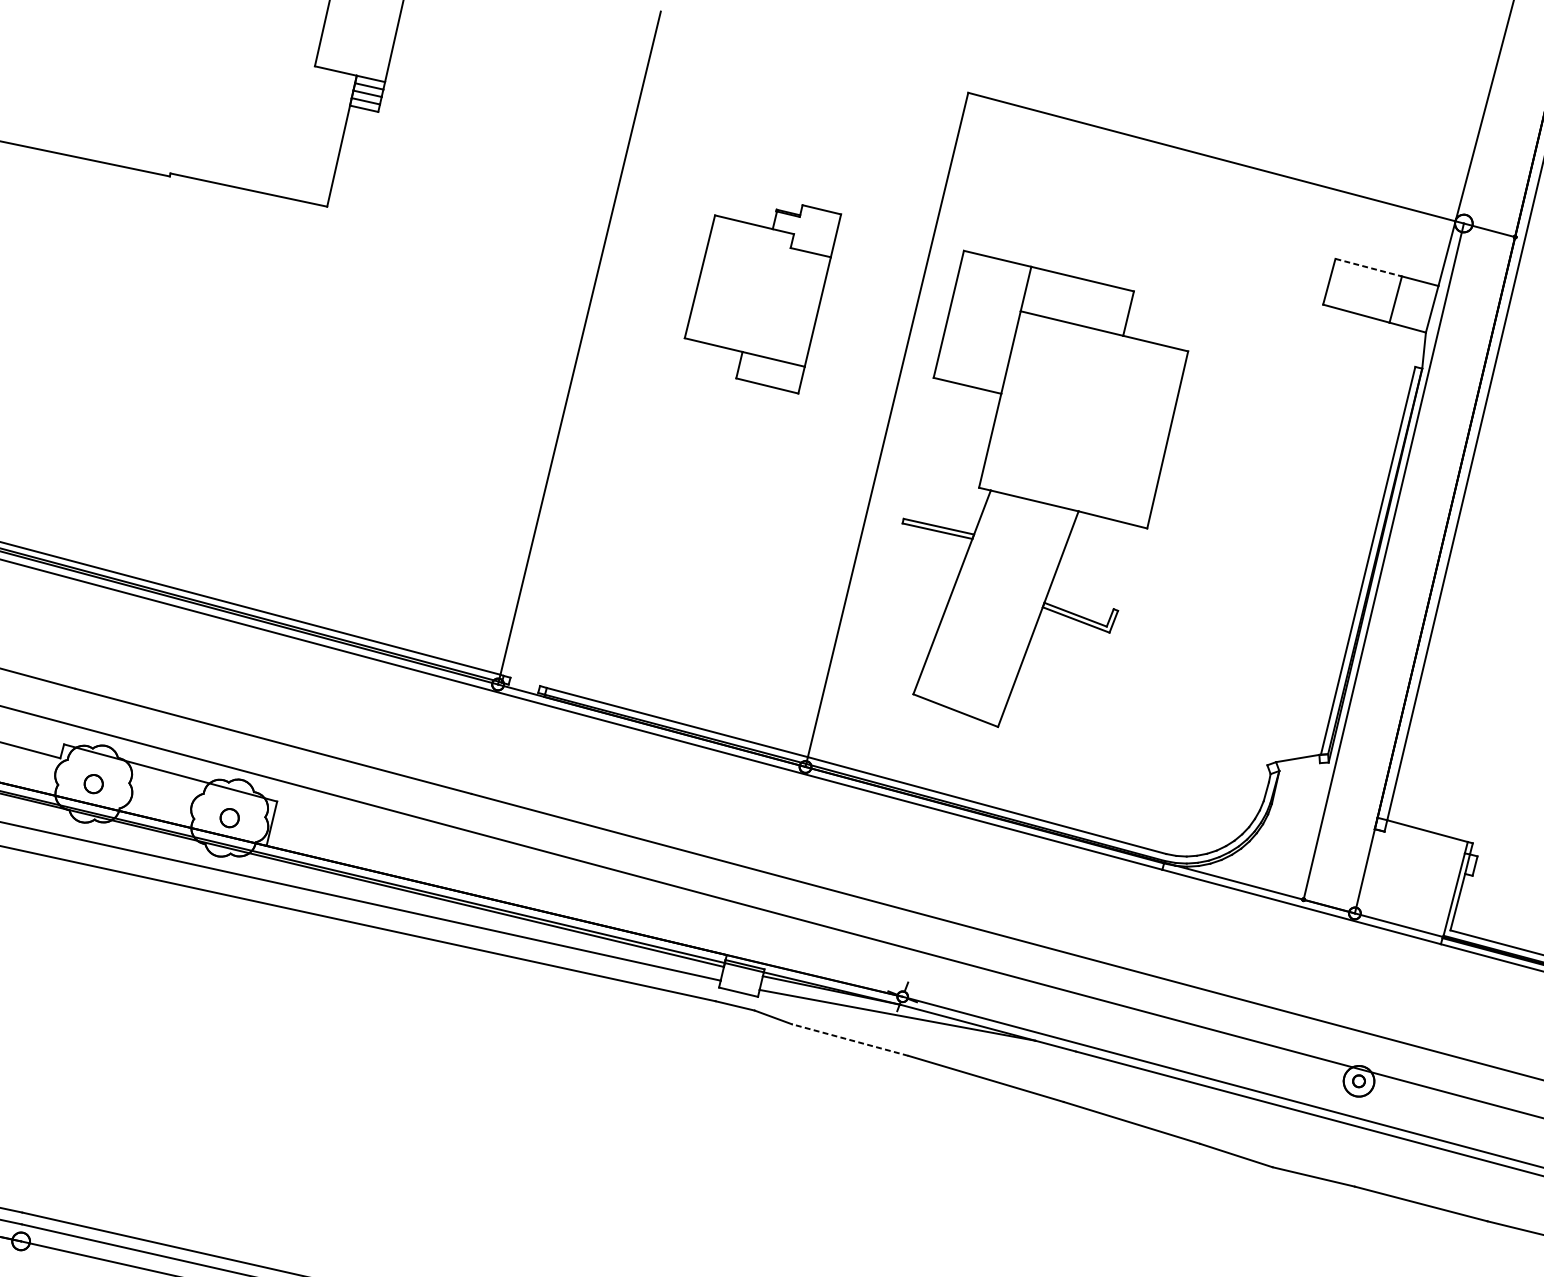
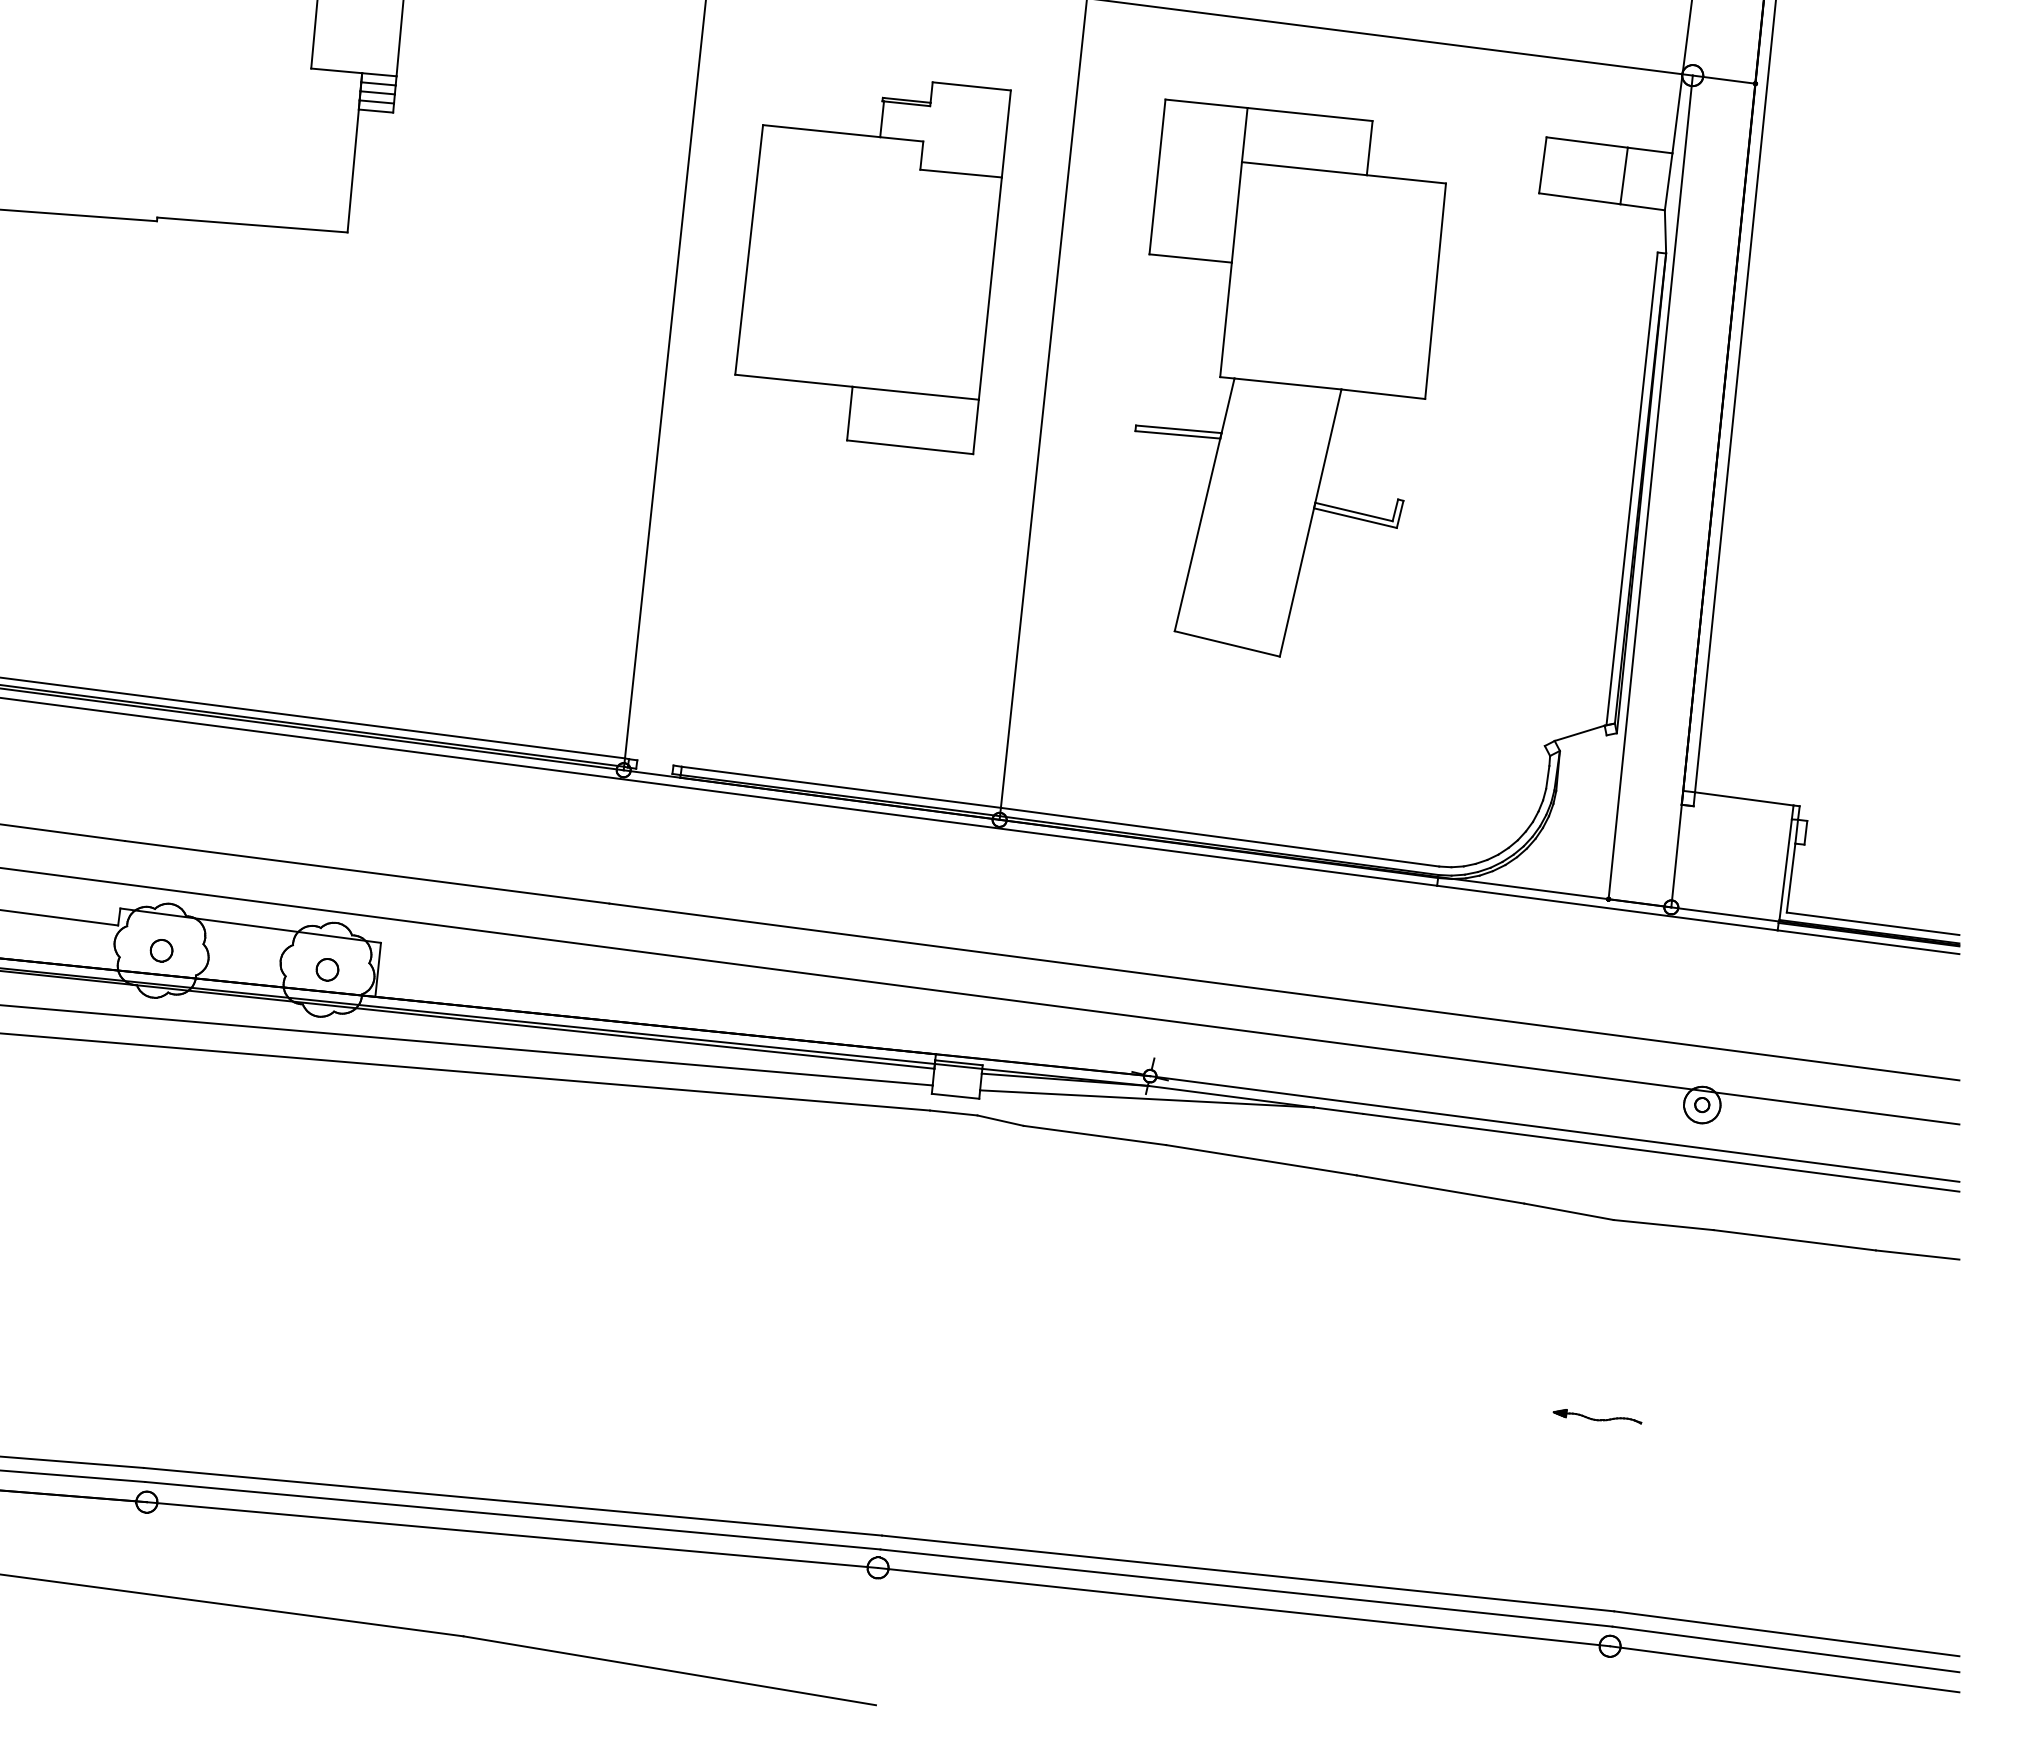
line: (1368, 267) -> (1587, 142), dashed -> solid
part: (760, 294) -> (872, 268), size x1.67
part: (1037, 495) -> (1290, 377), moved
line: (849, 1040) -> (1094, 1135), dashed -> solid

